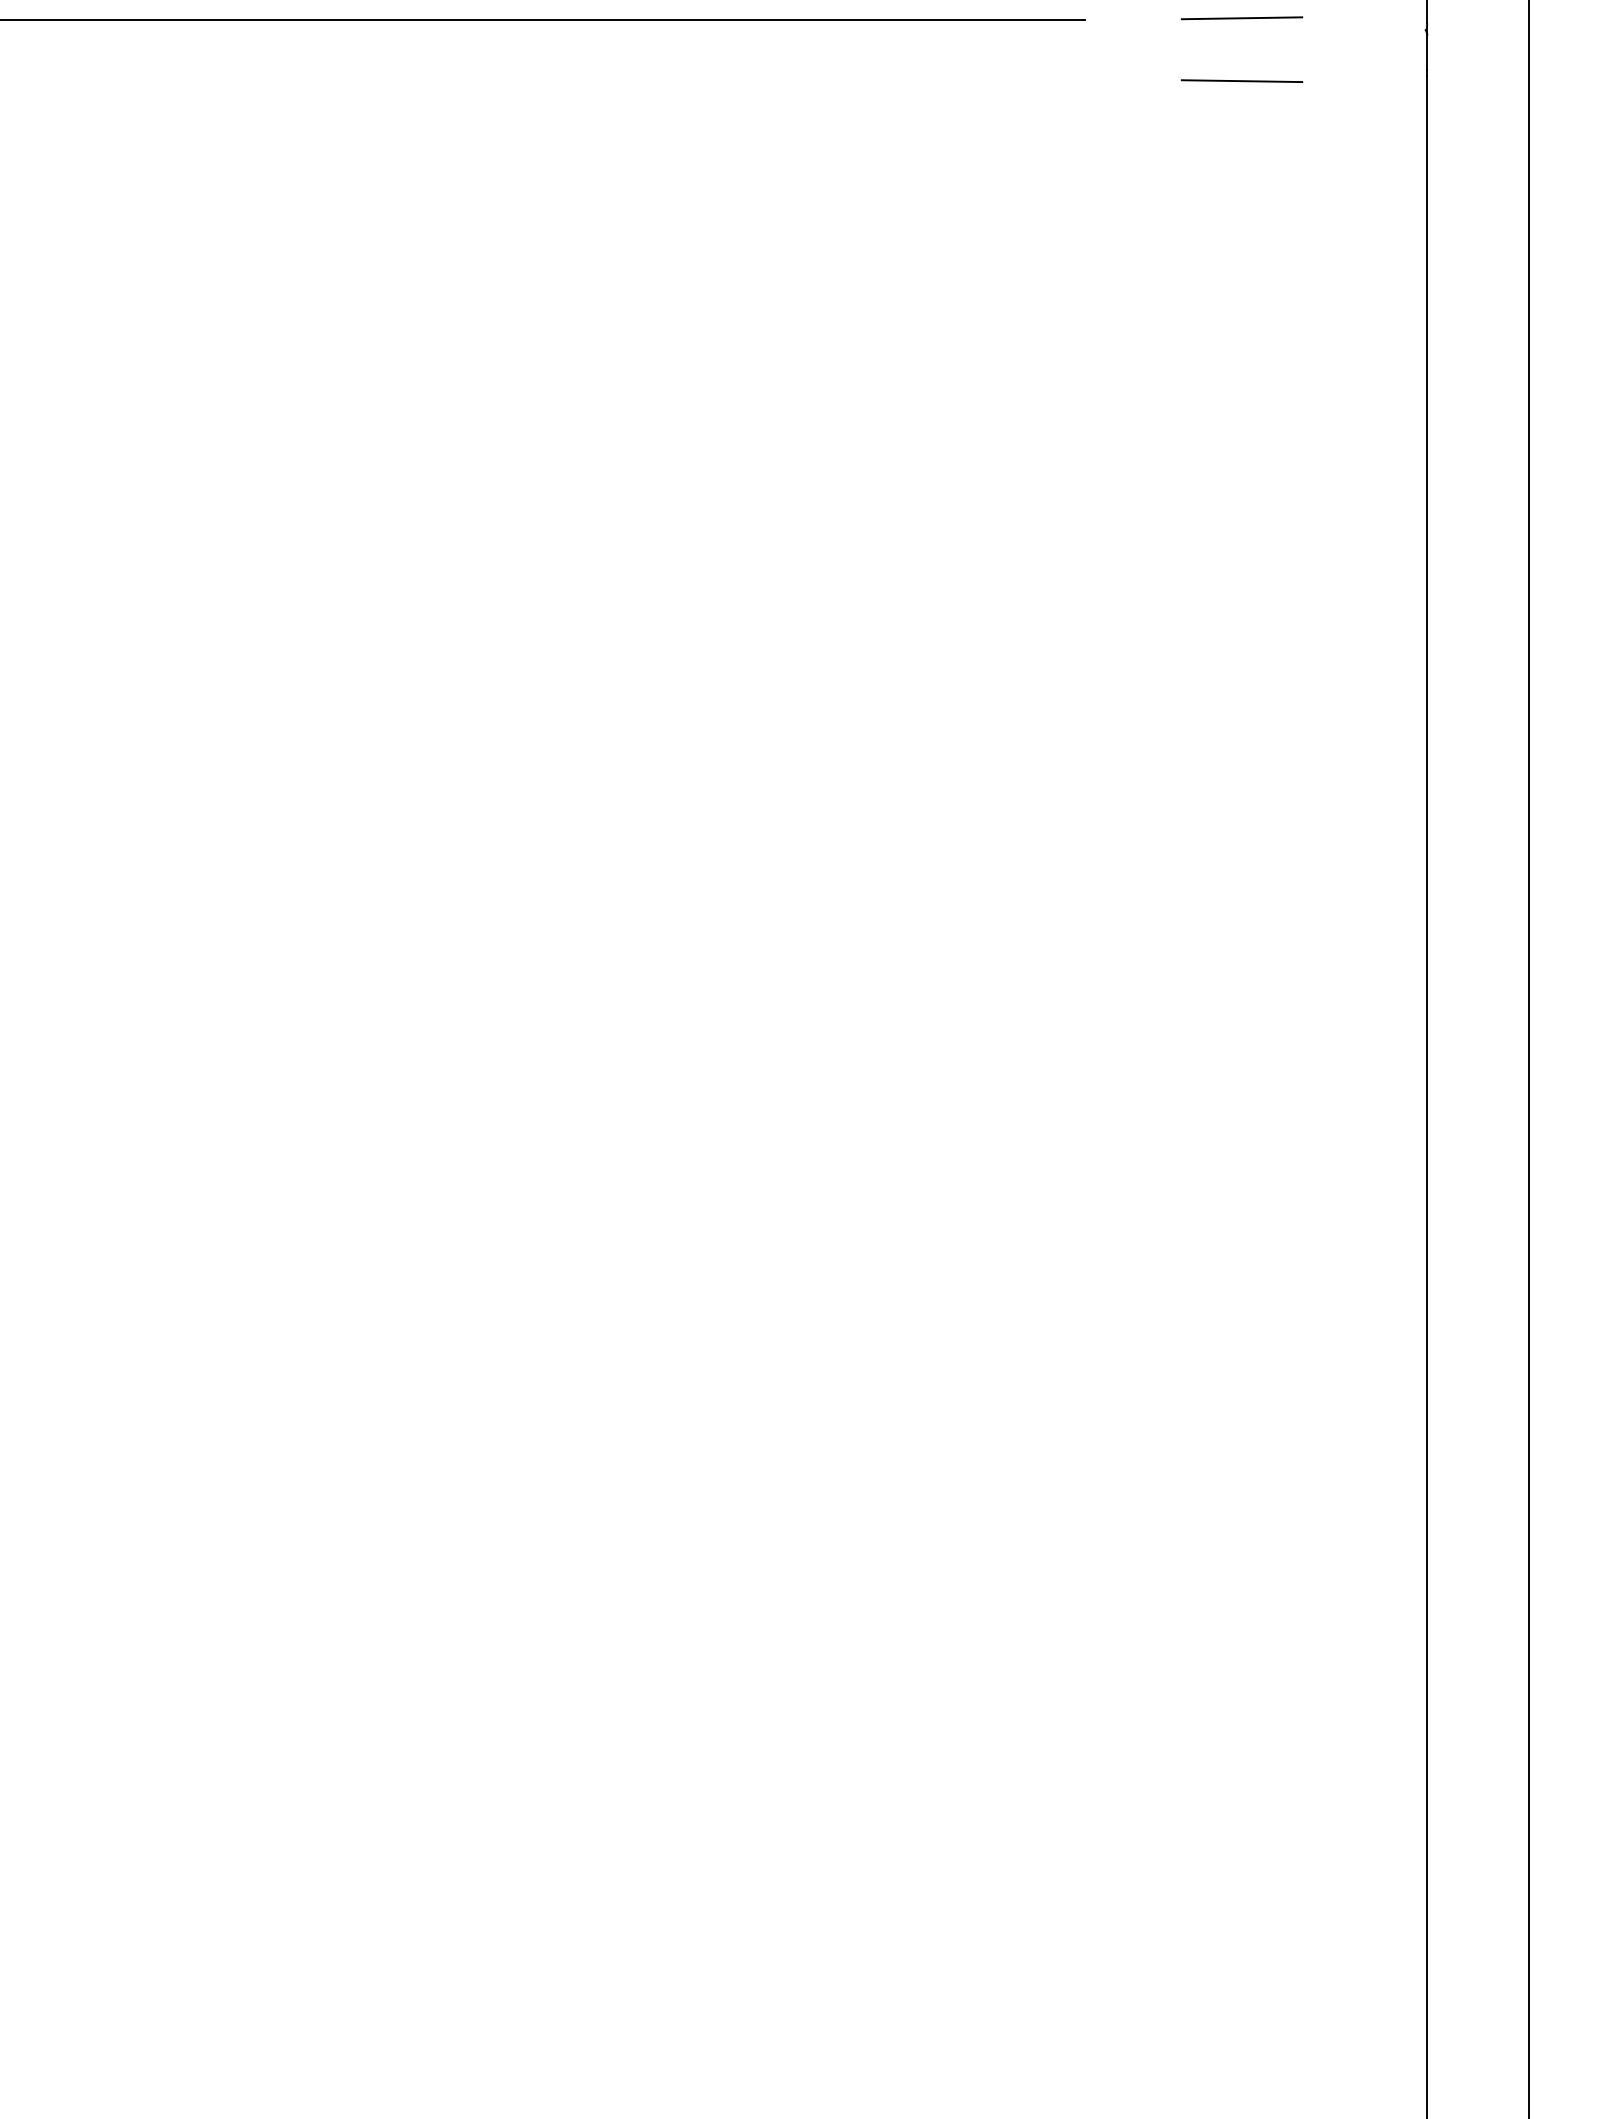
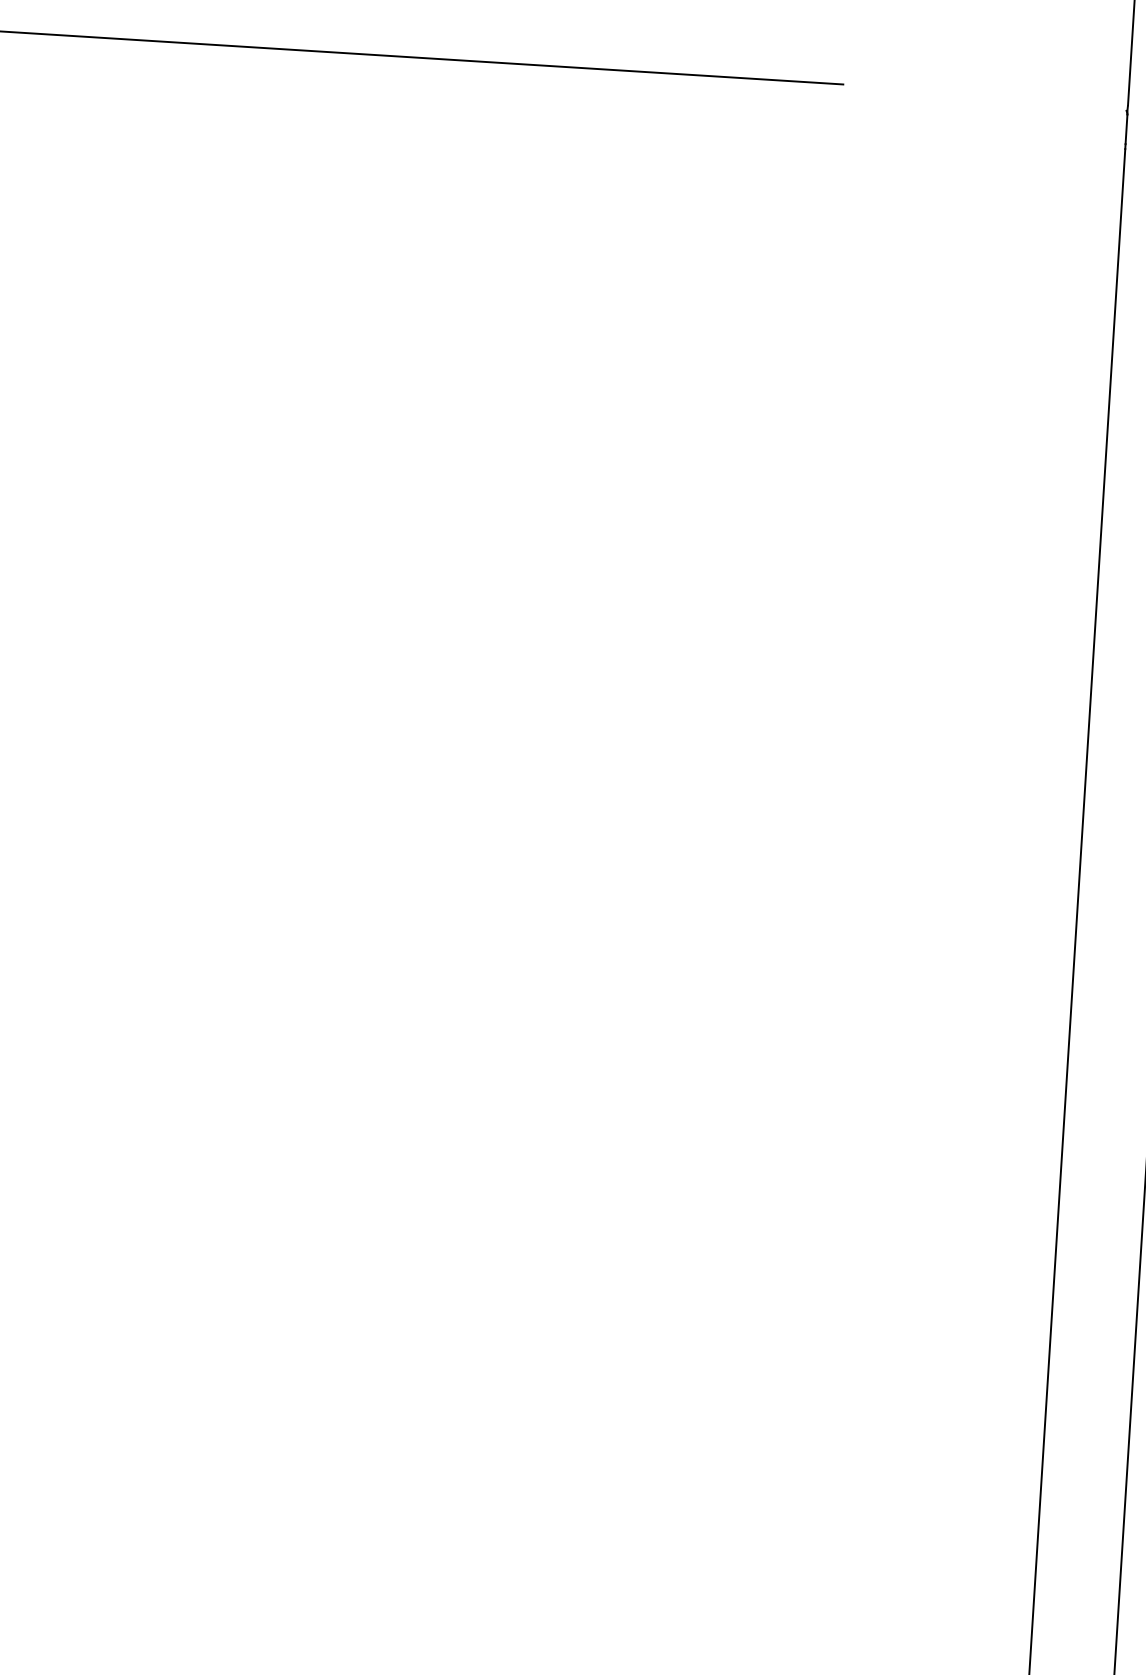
line: (1241, 18) -> (973, 91), removed
line: (1241, 81) -> (970, 143), removed

